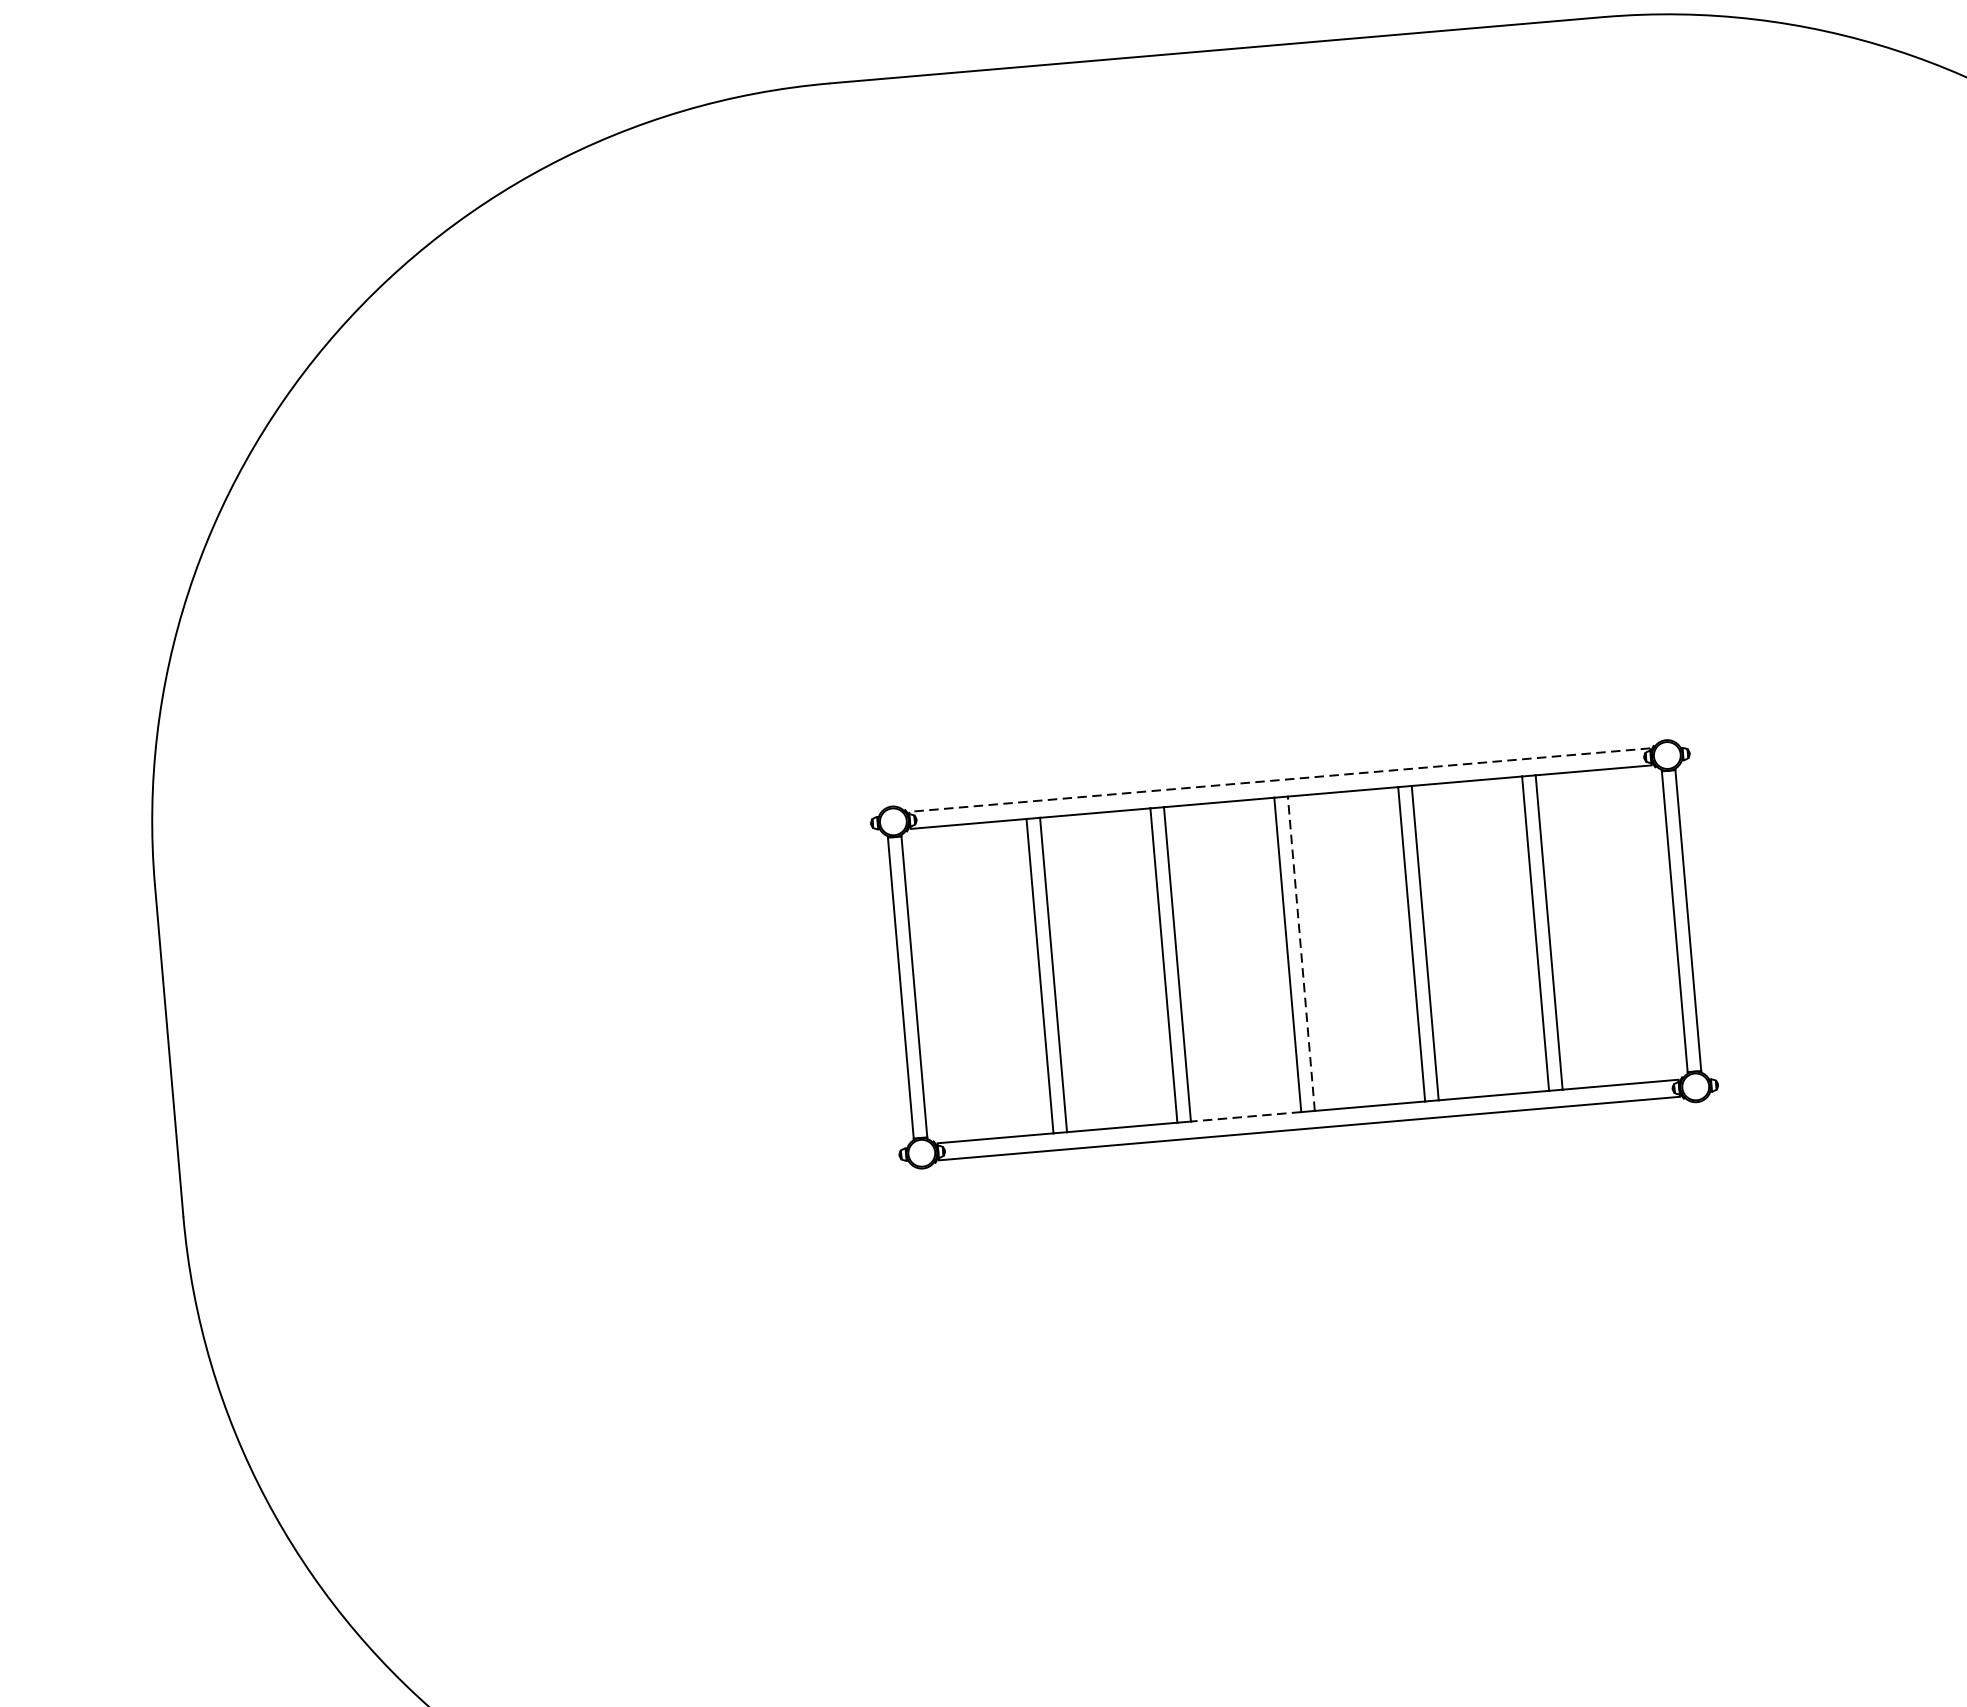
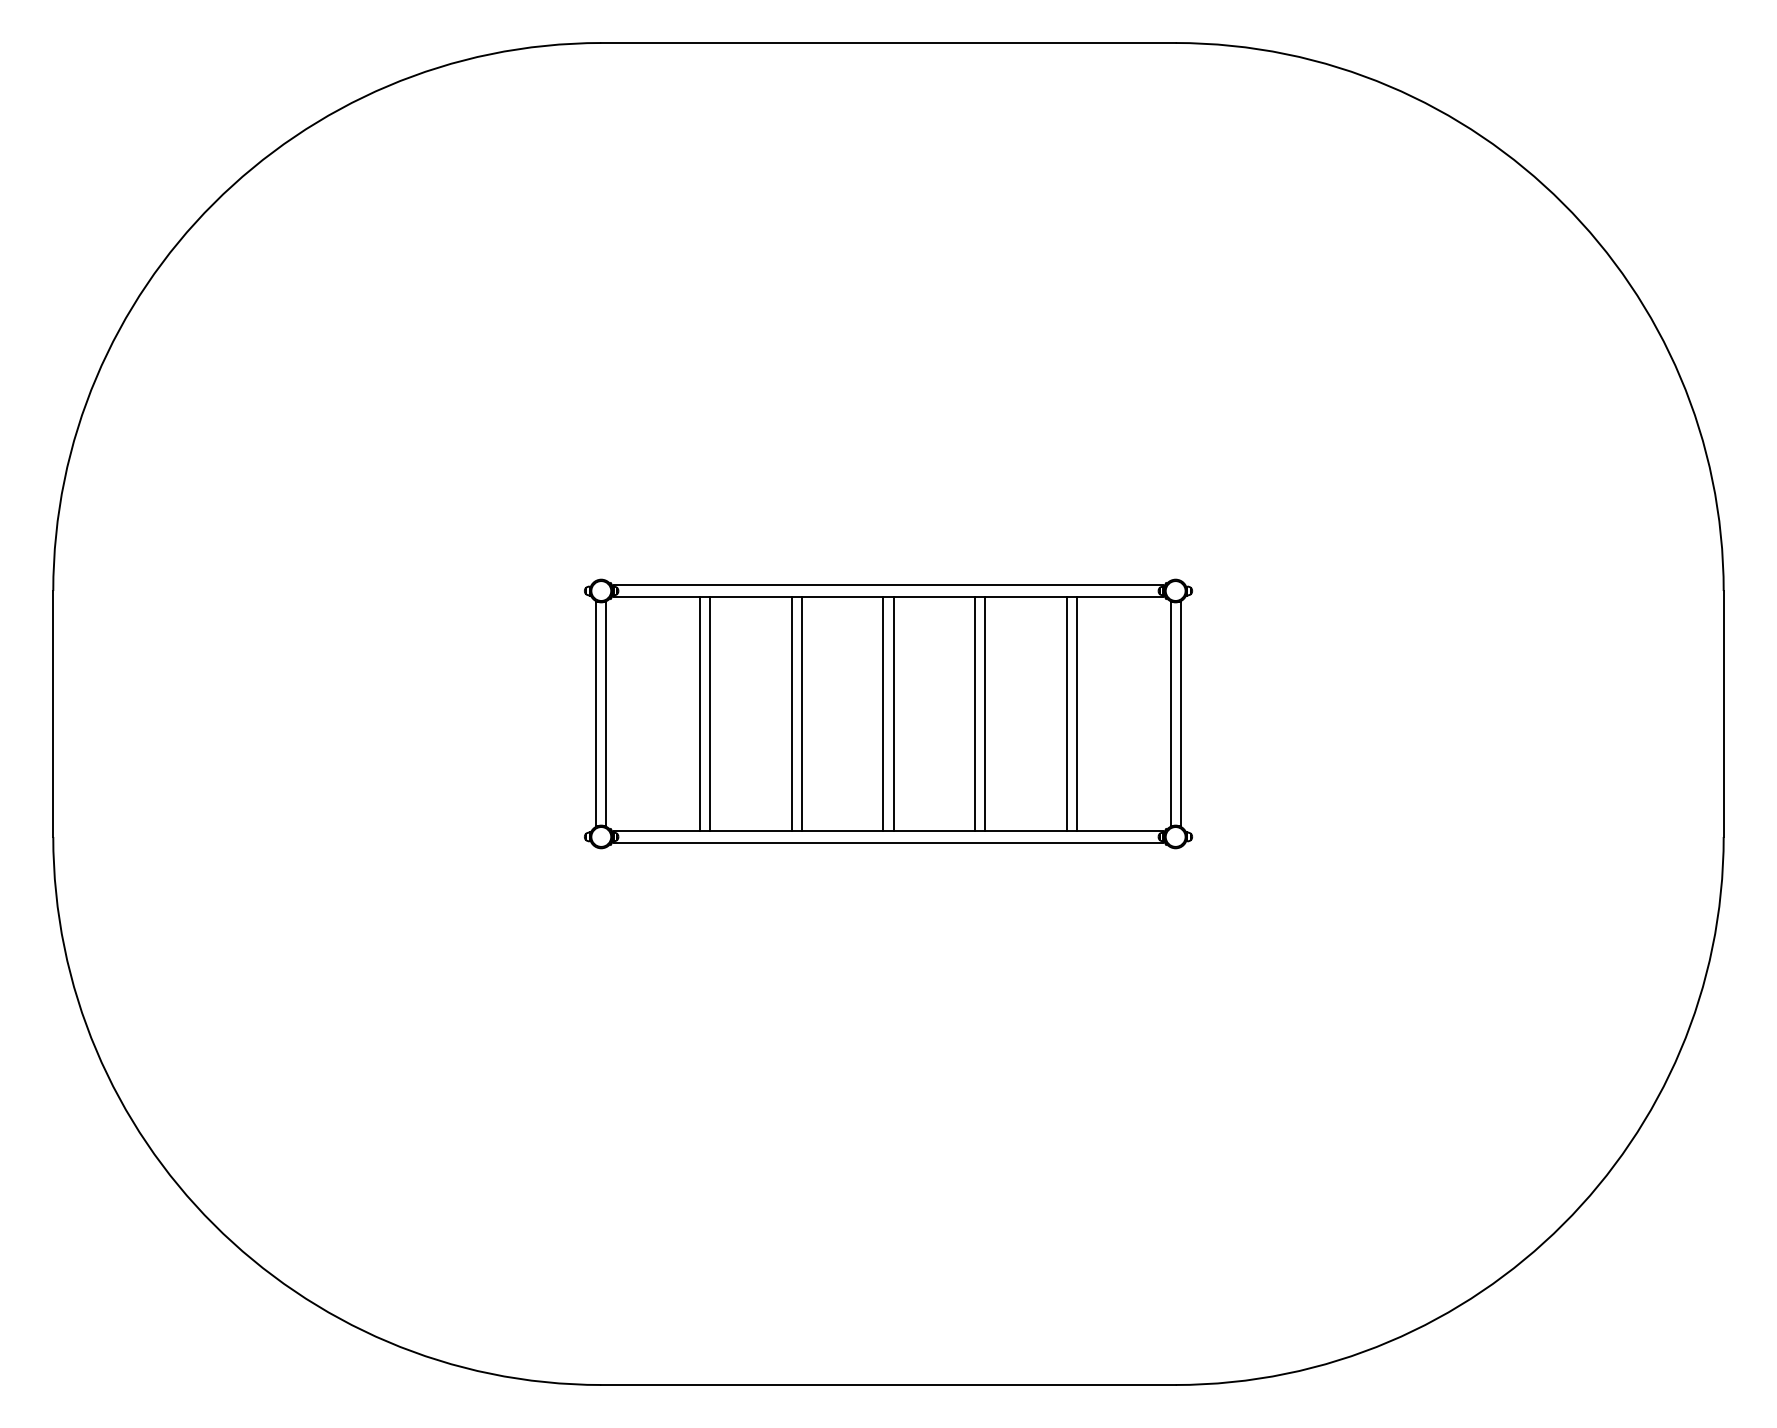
line: (1279, 779) -> (888, 584), dashed -> solid
line: (1301, 953) -> (893, 713), dashed -> solid
line: (1246, 1116) -> (842, 830), dashed -> solid

